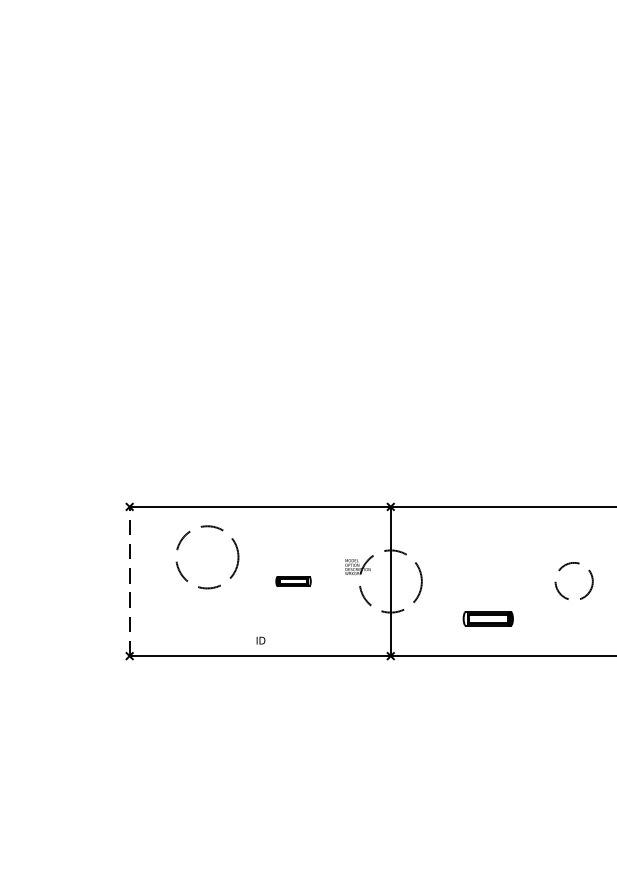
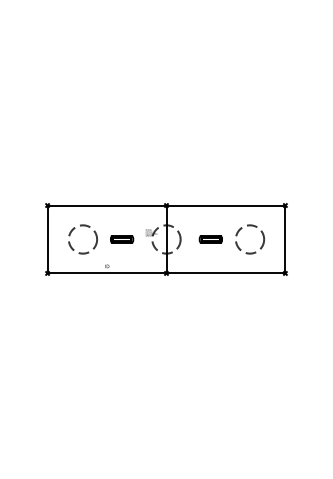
circle: (206, 557) -> (82, 239), moved
line: (129, 581) -> (47, 239), dashed -> solid
part: (294, 581) -> (122, 239), size x1.43
circle: (573, 581) -> (249, 239), size x1.67
part: (487, 618) -> (210, 239), moved

